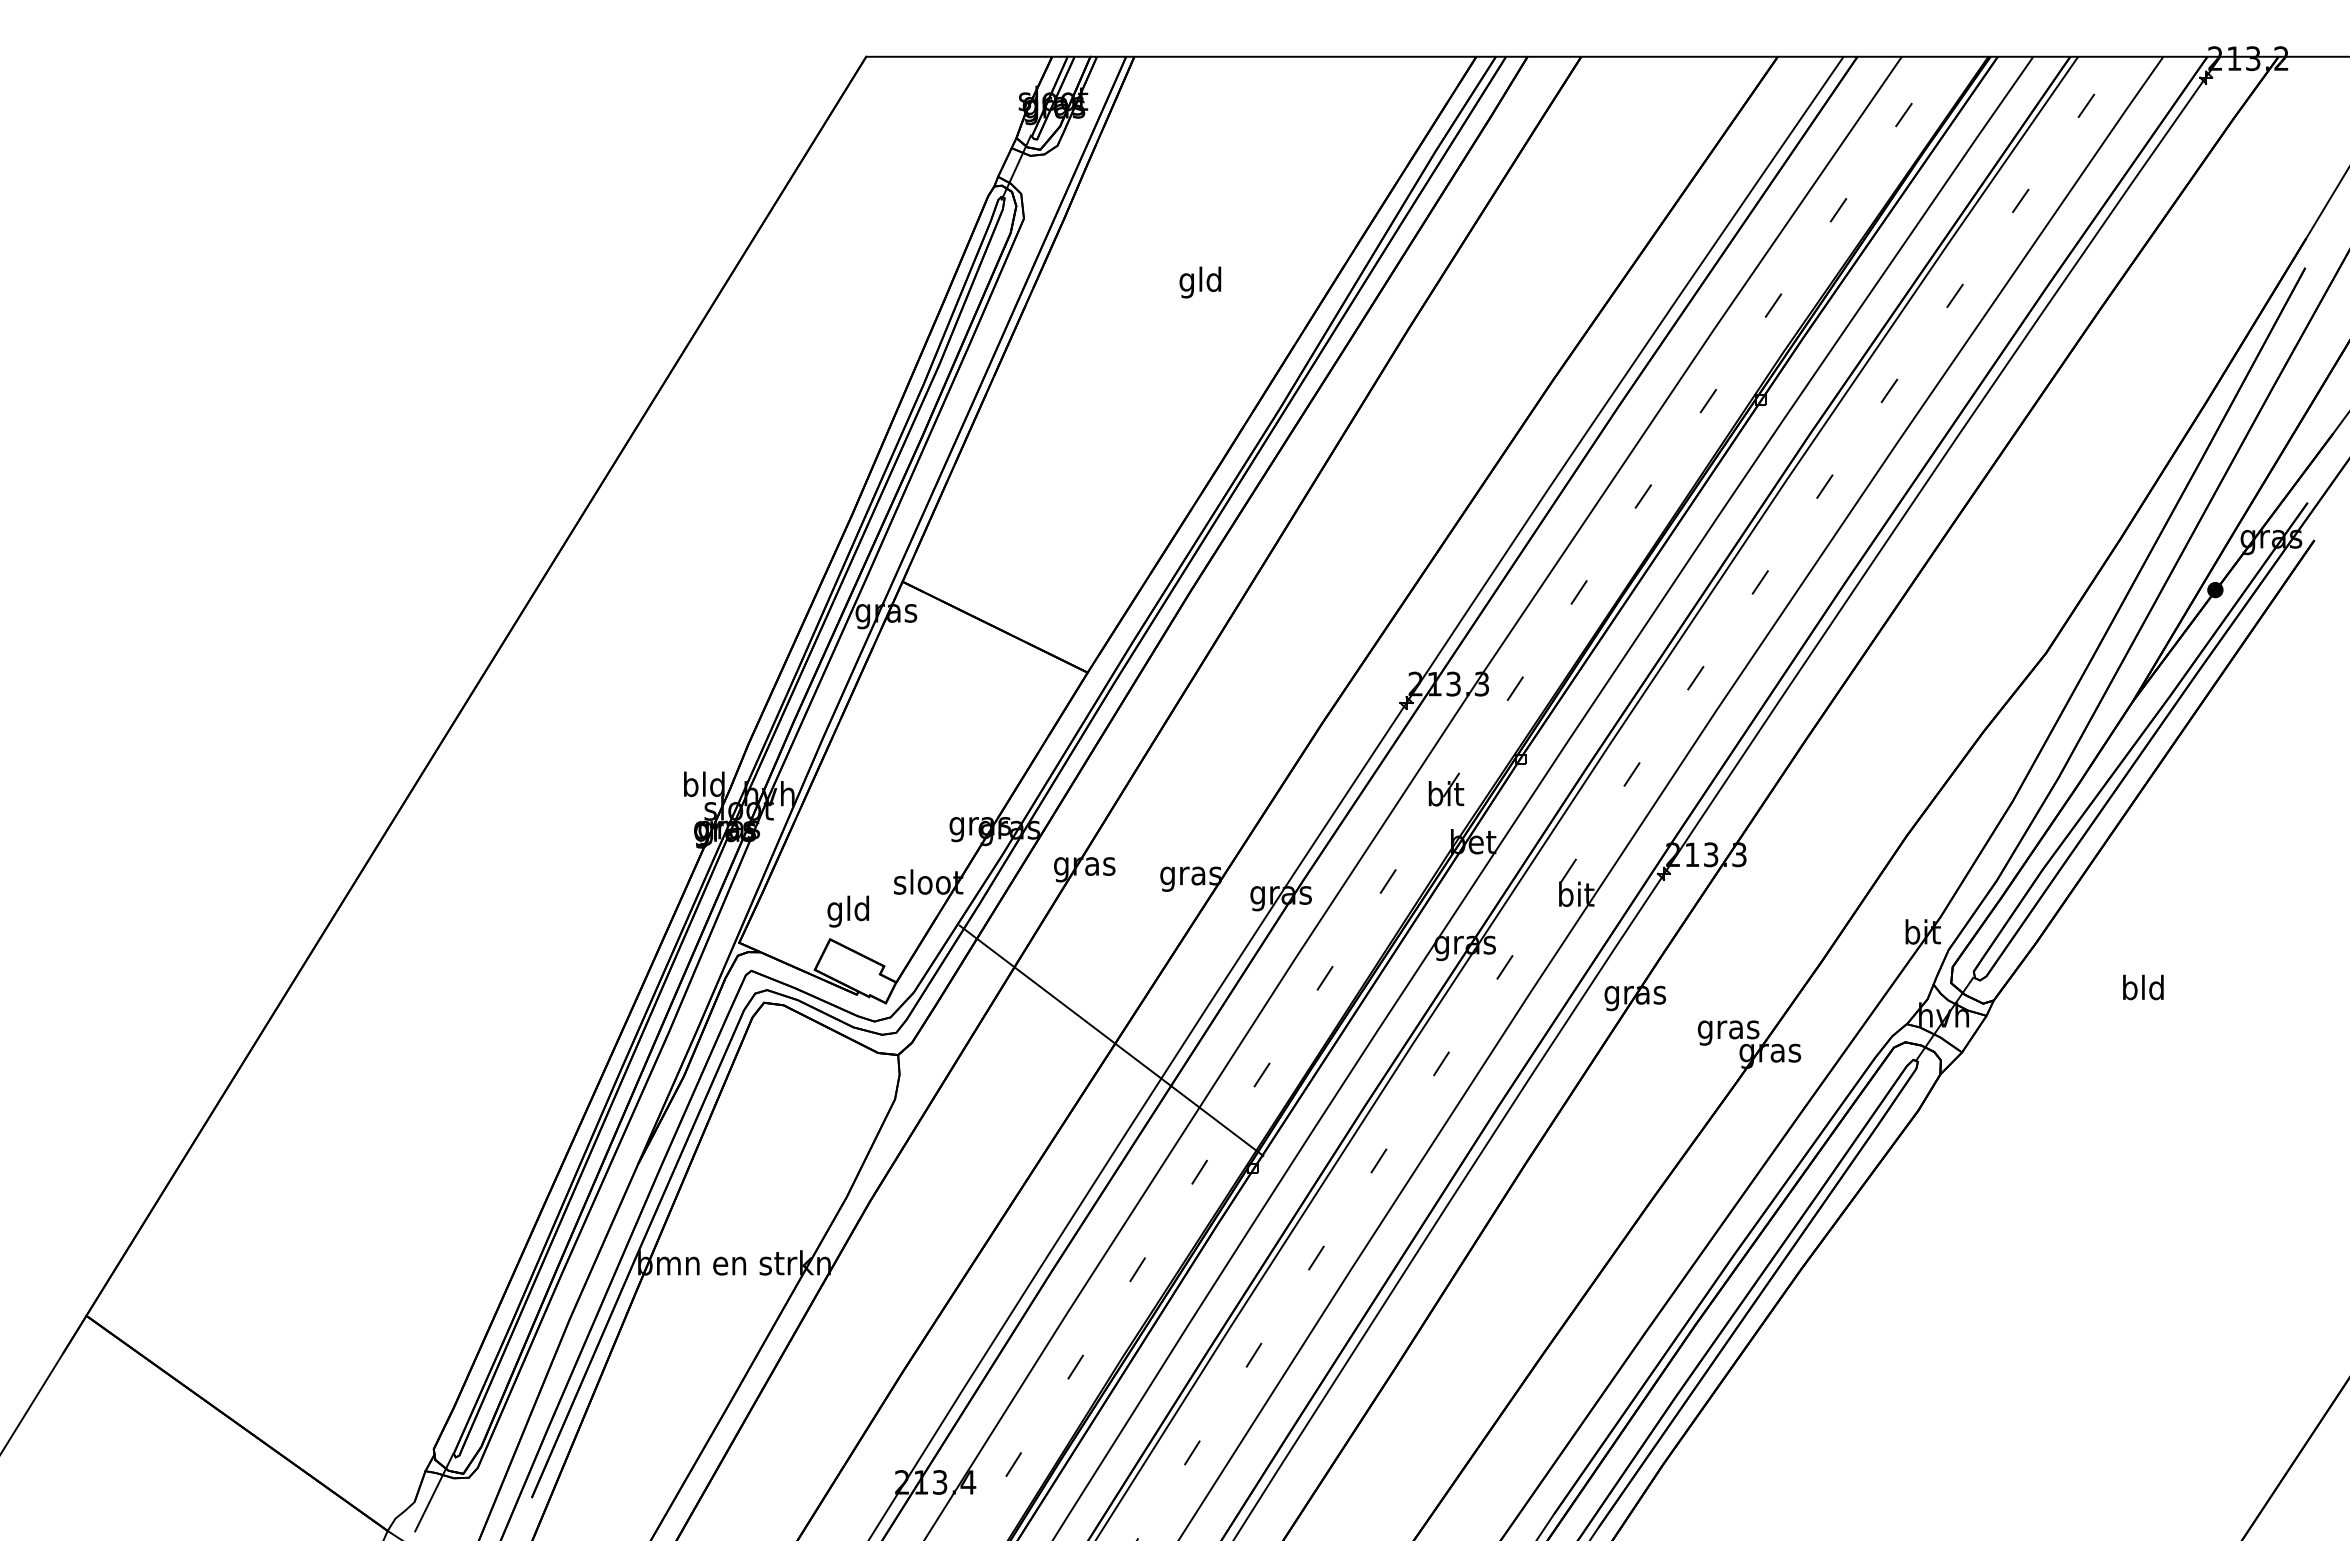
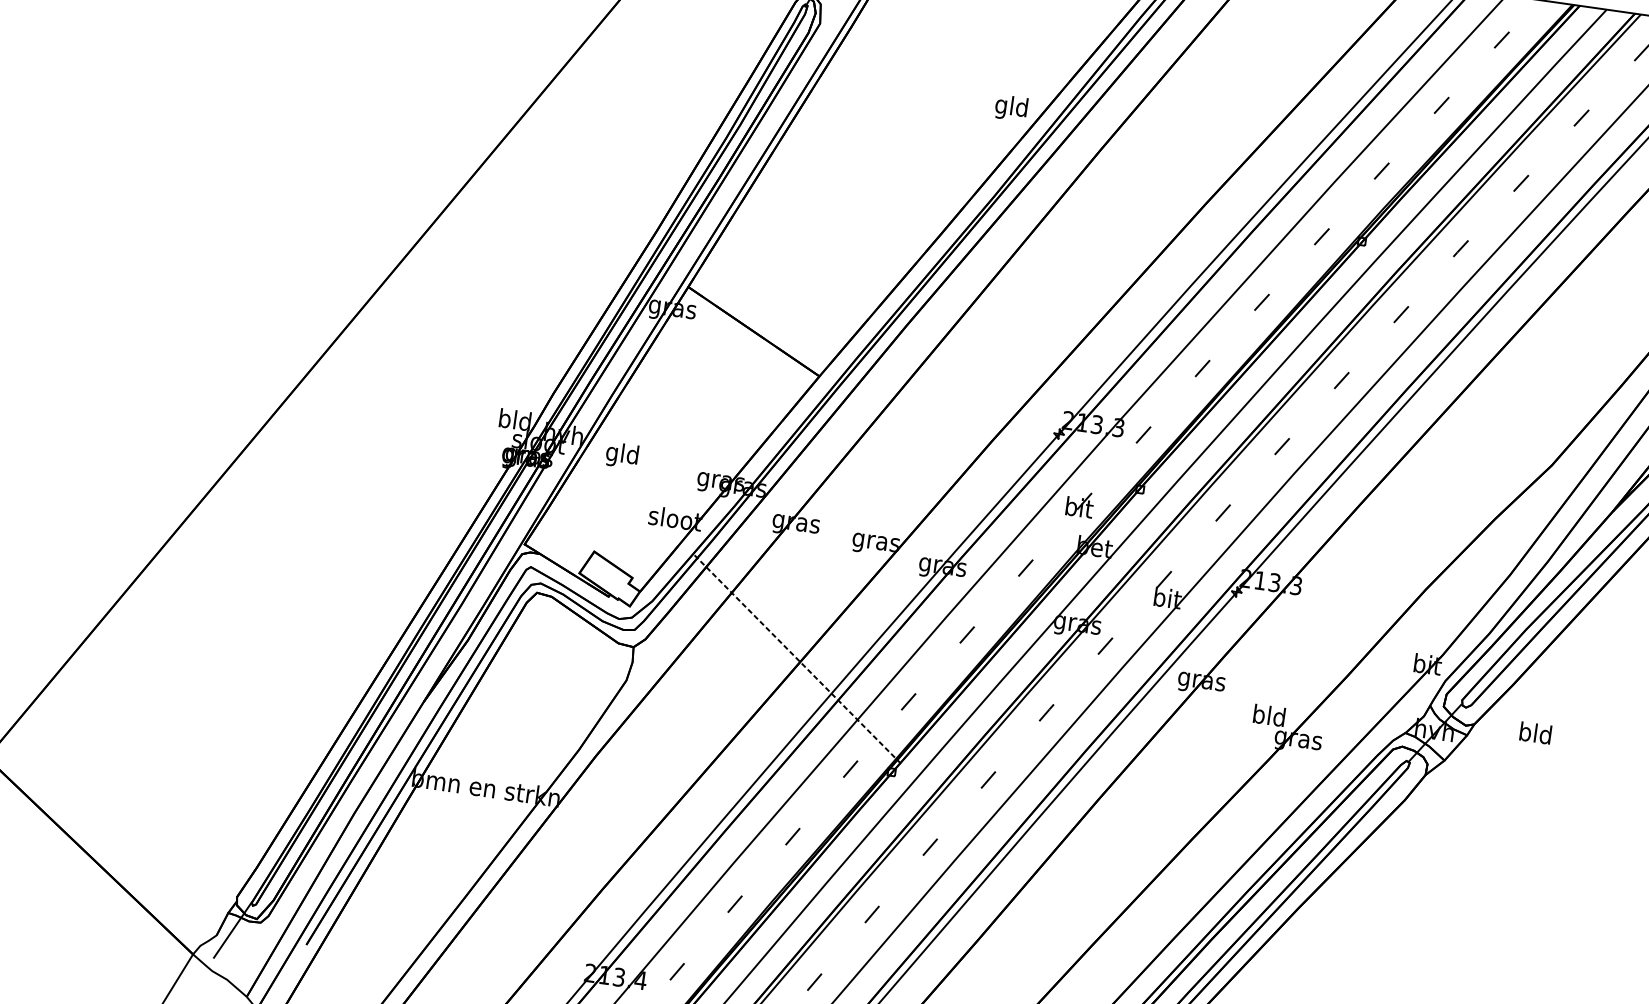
text: (1200, 282) -> (1011, 108), moved
text: (847, 911) -> (621, 455), moved
text: (2143, 987) -> (1535, 733), moved
text: (1728, 1029) -> (1269, 717), gras -> bld
line: (1111, 1040) -> (797, 659), solid -> dashed

